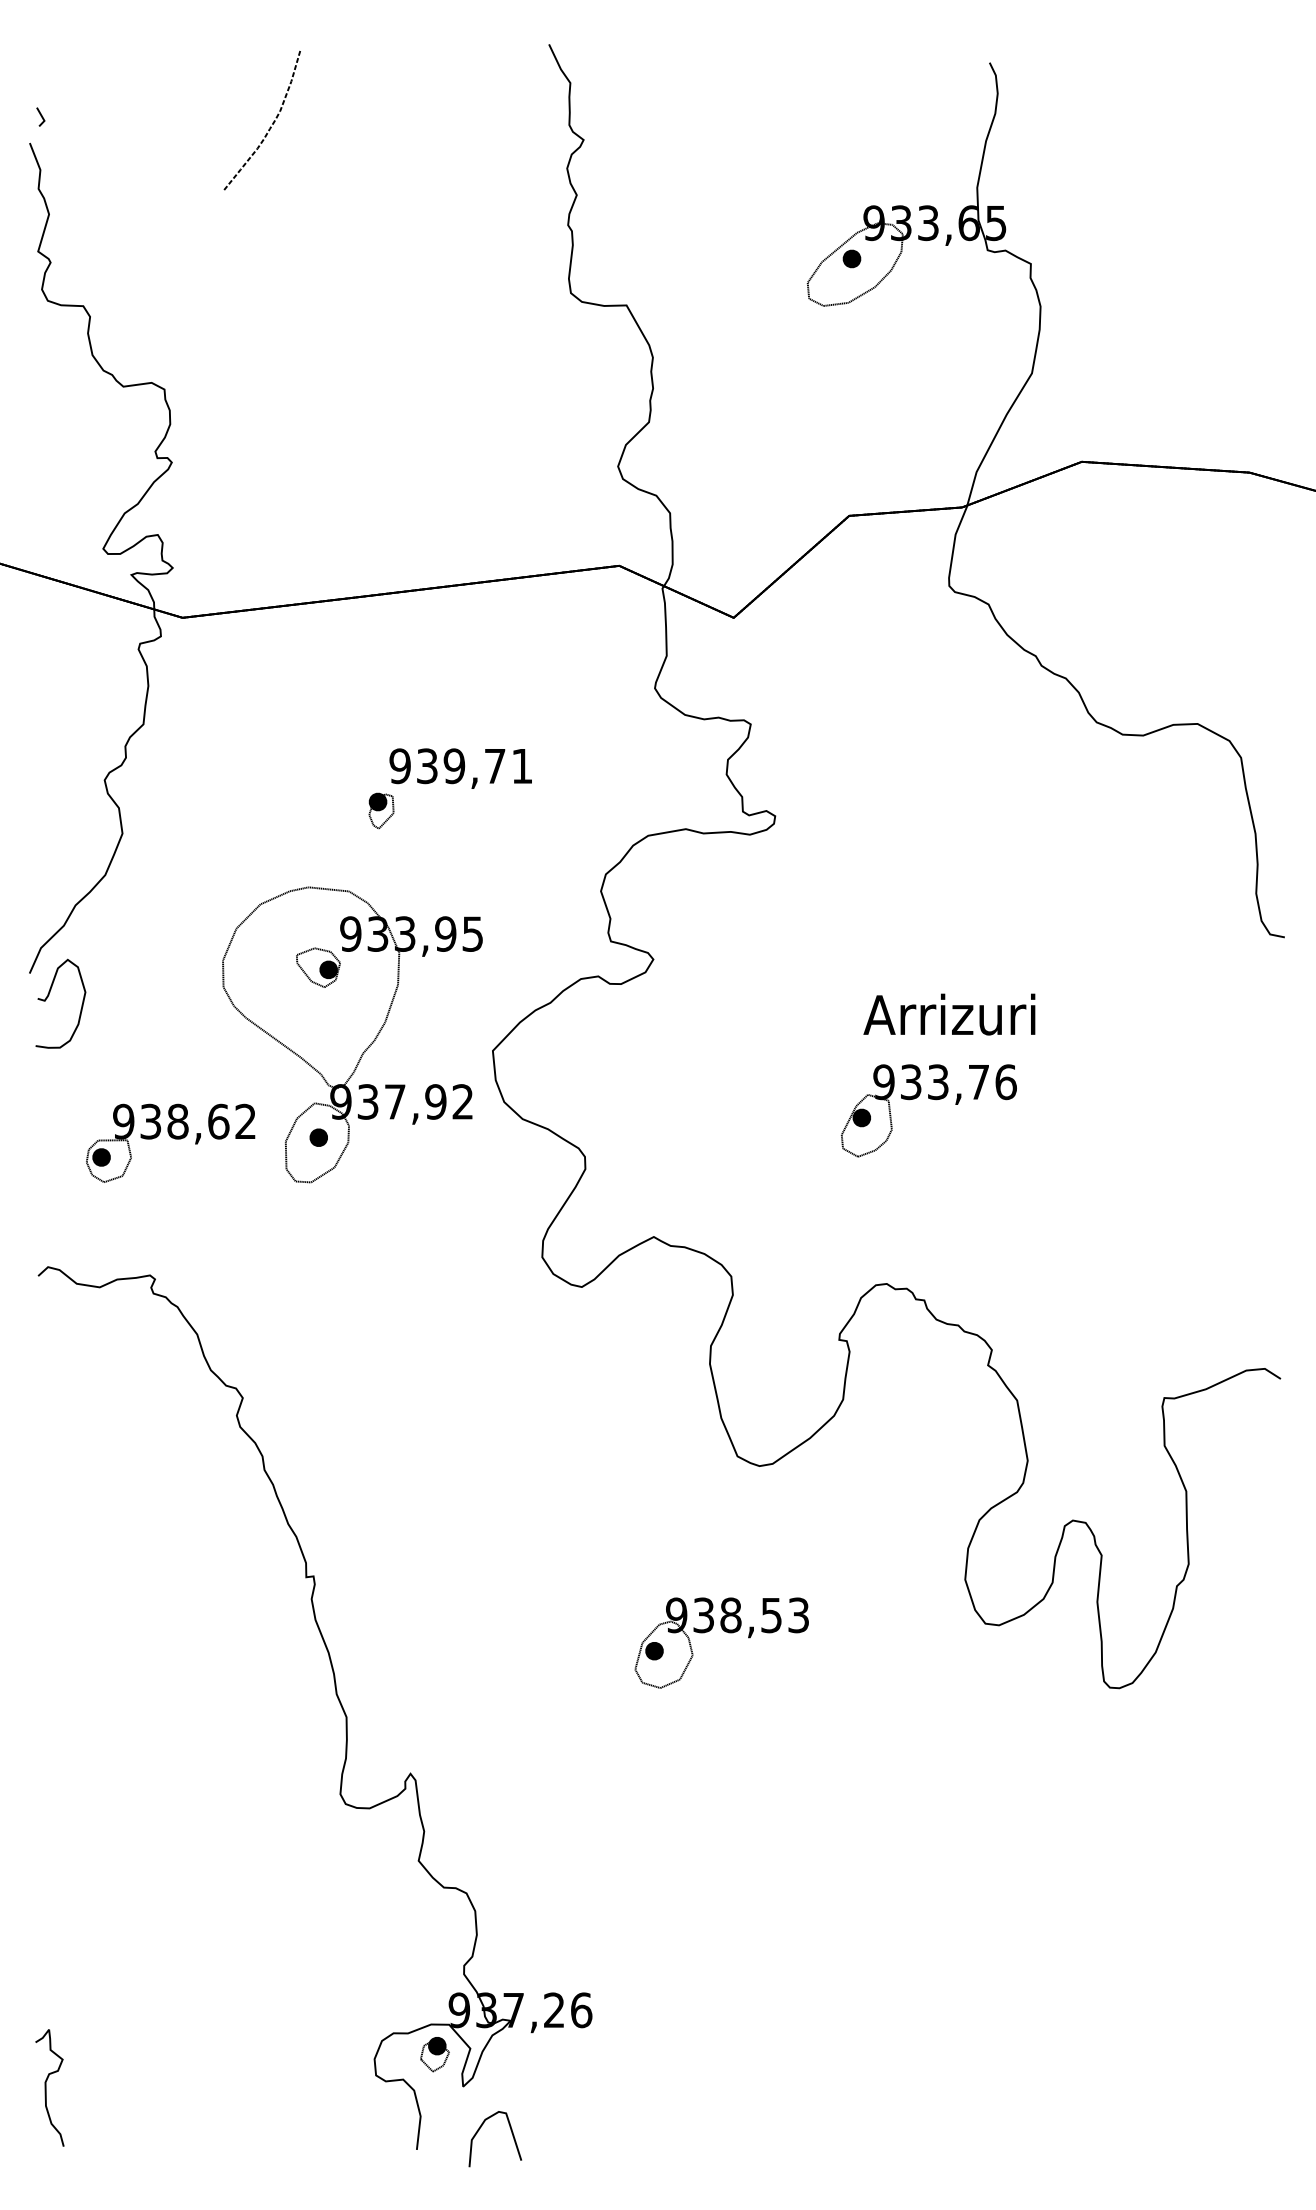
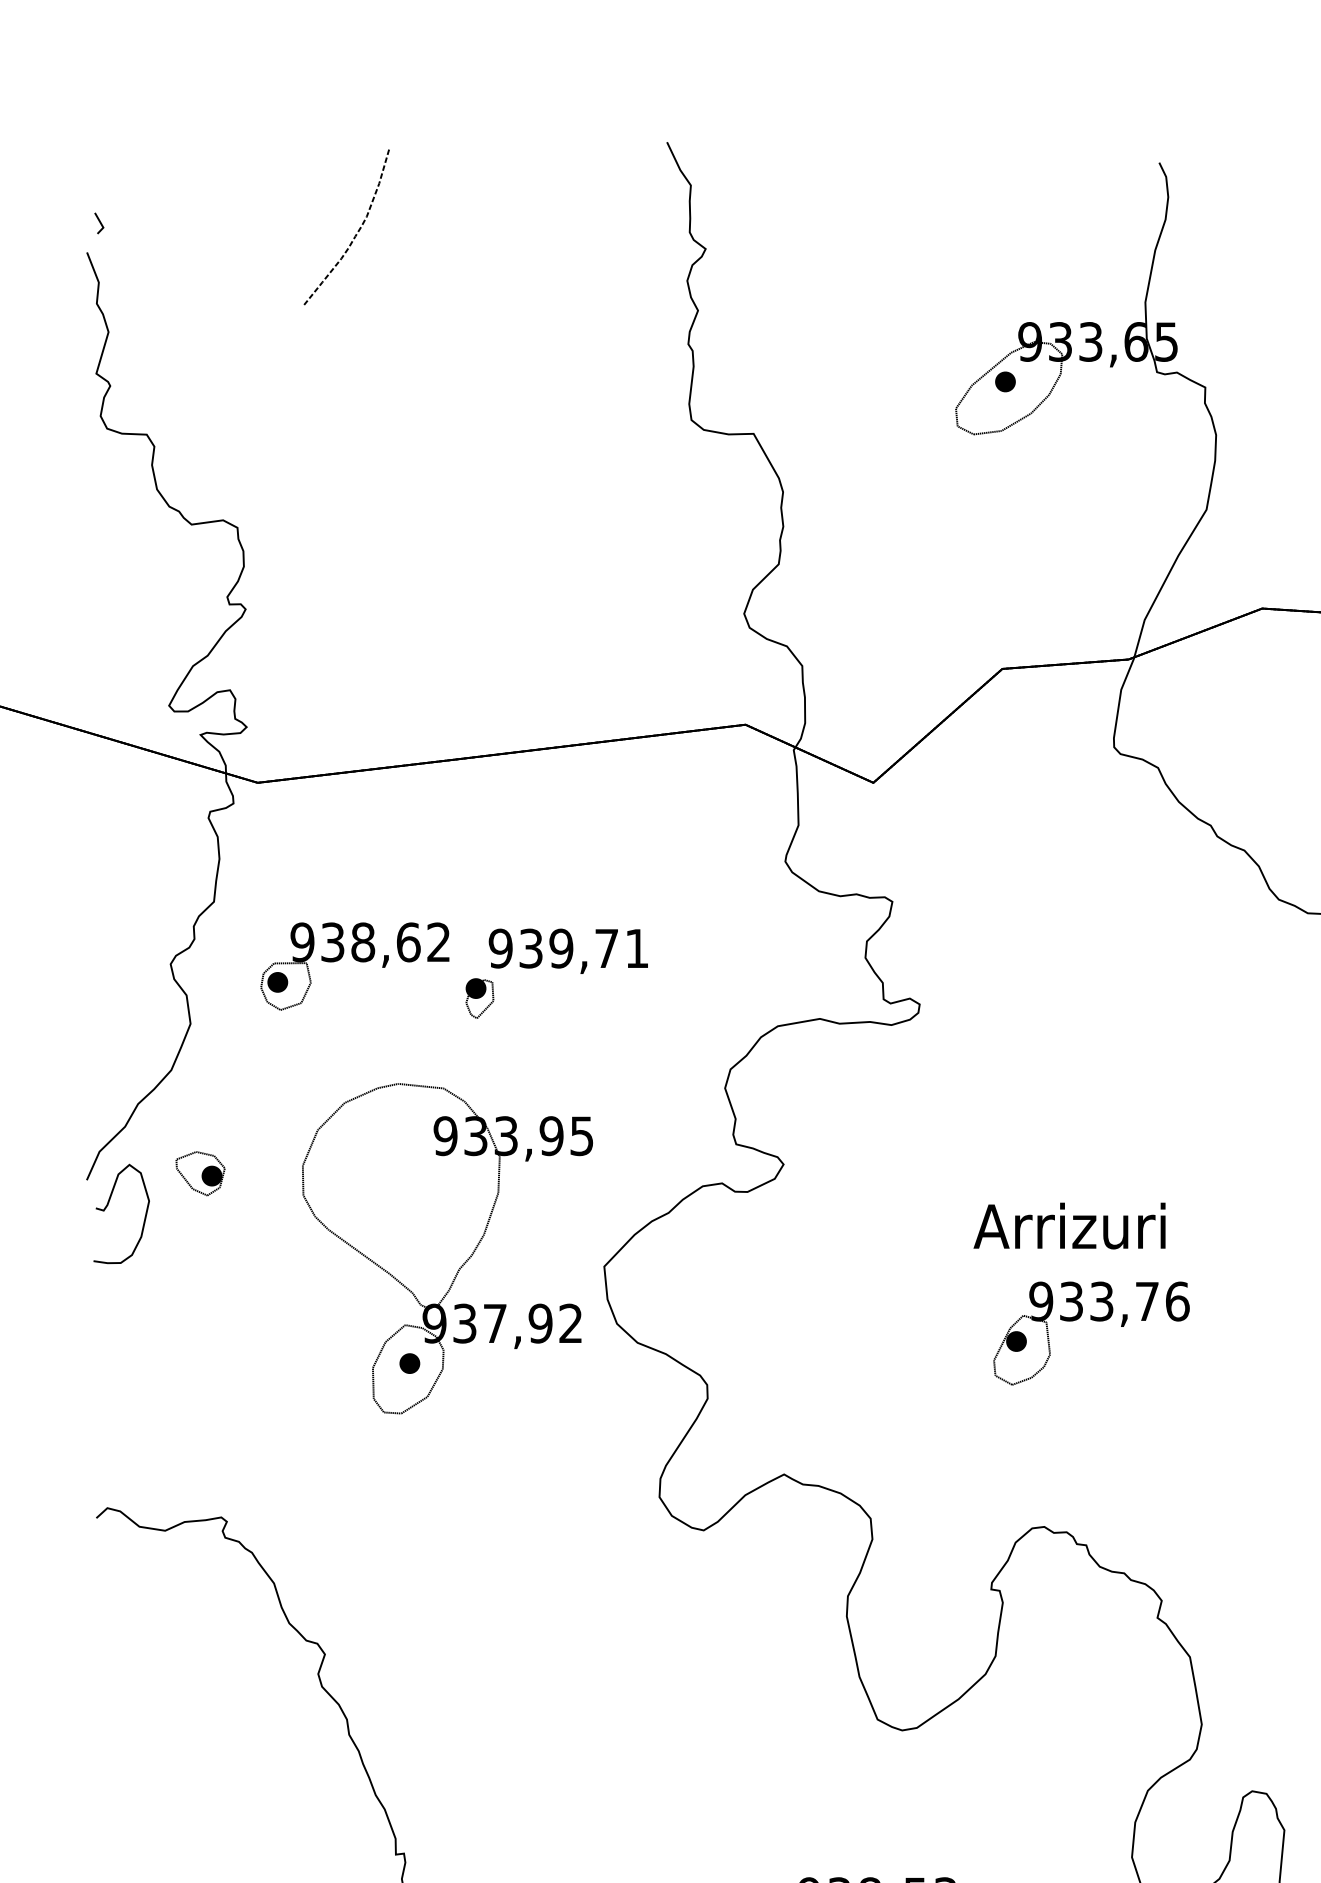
part: (318, 967) -> (200, 1173), moved
text: (949, 1014) -> (1069, 1225), moved
part: (170, 1142) -> (354, 965), moved

